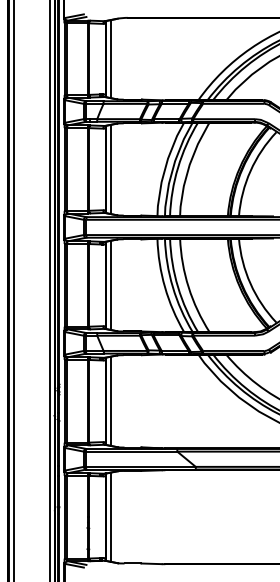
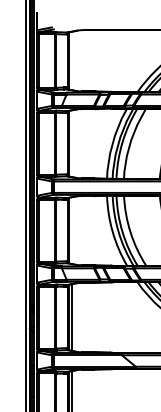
line: (110, 59) -> (71, 61), removed
line: (110, 169) -> (71, 143), removed
line: (110, 284) -> (71, 229), removed

